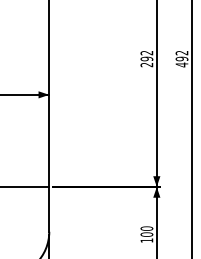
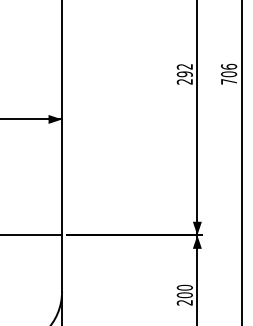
text: (181, 58) -> (228, 73), 492 -> 706
text: (146, 240) -> (184, 302), 100 -> 200

